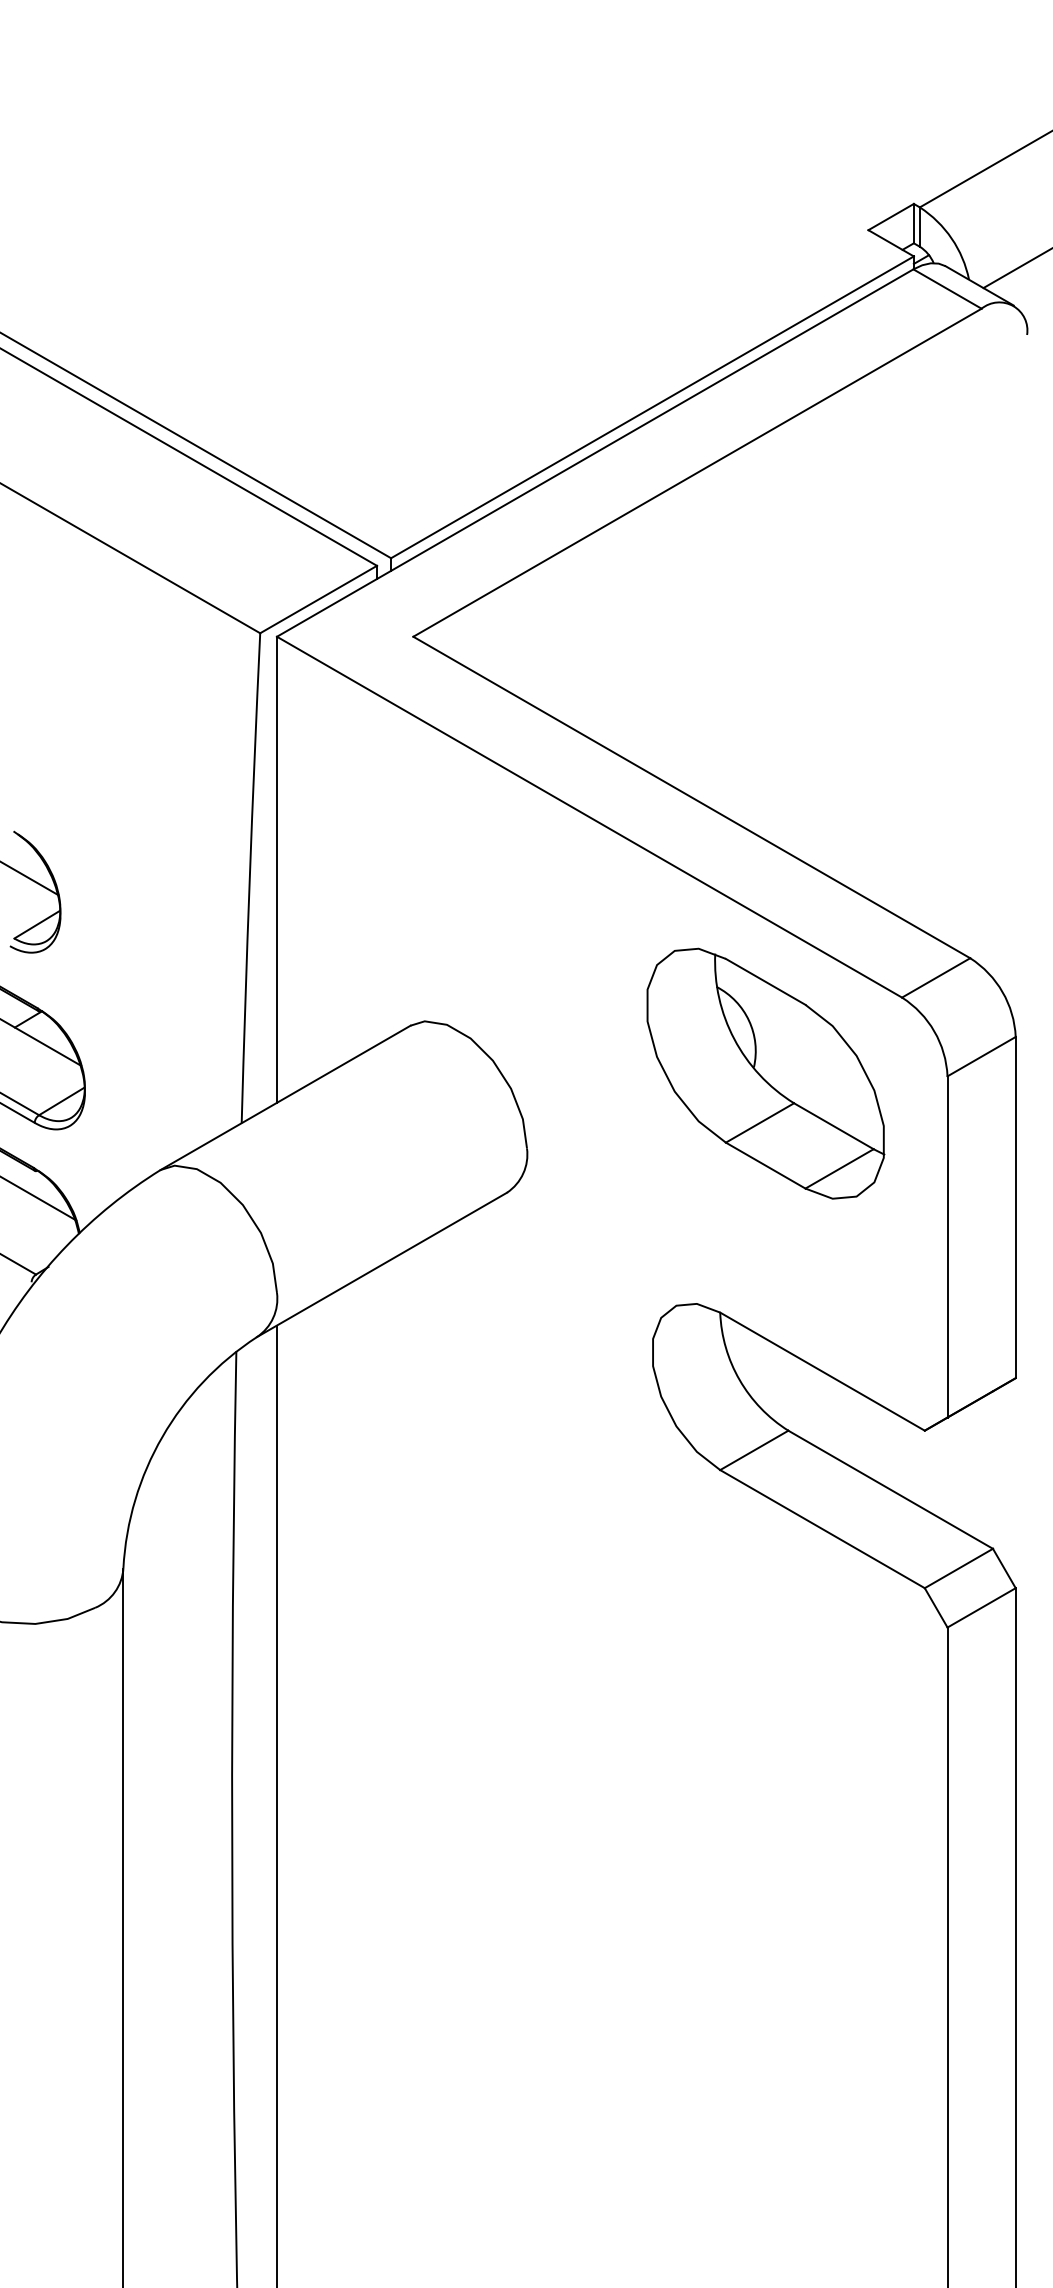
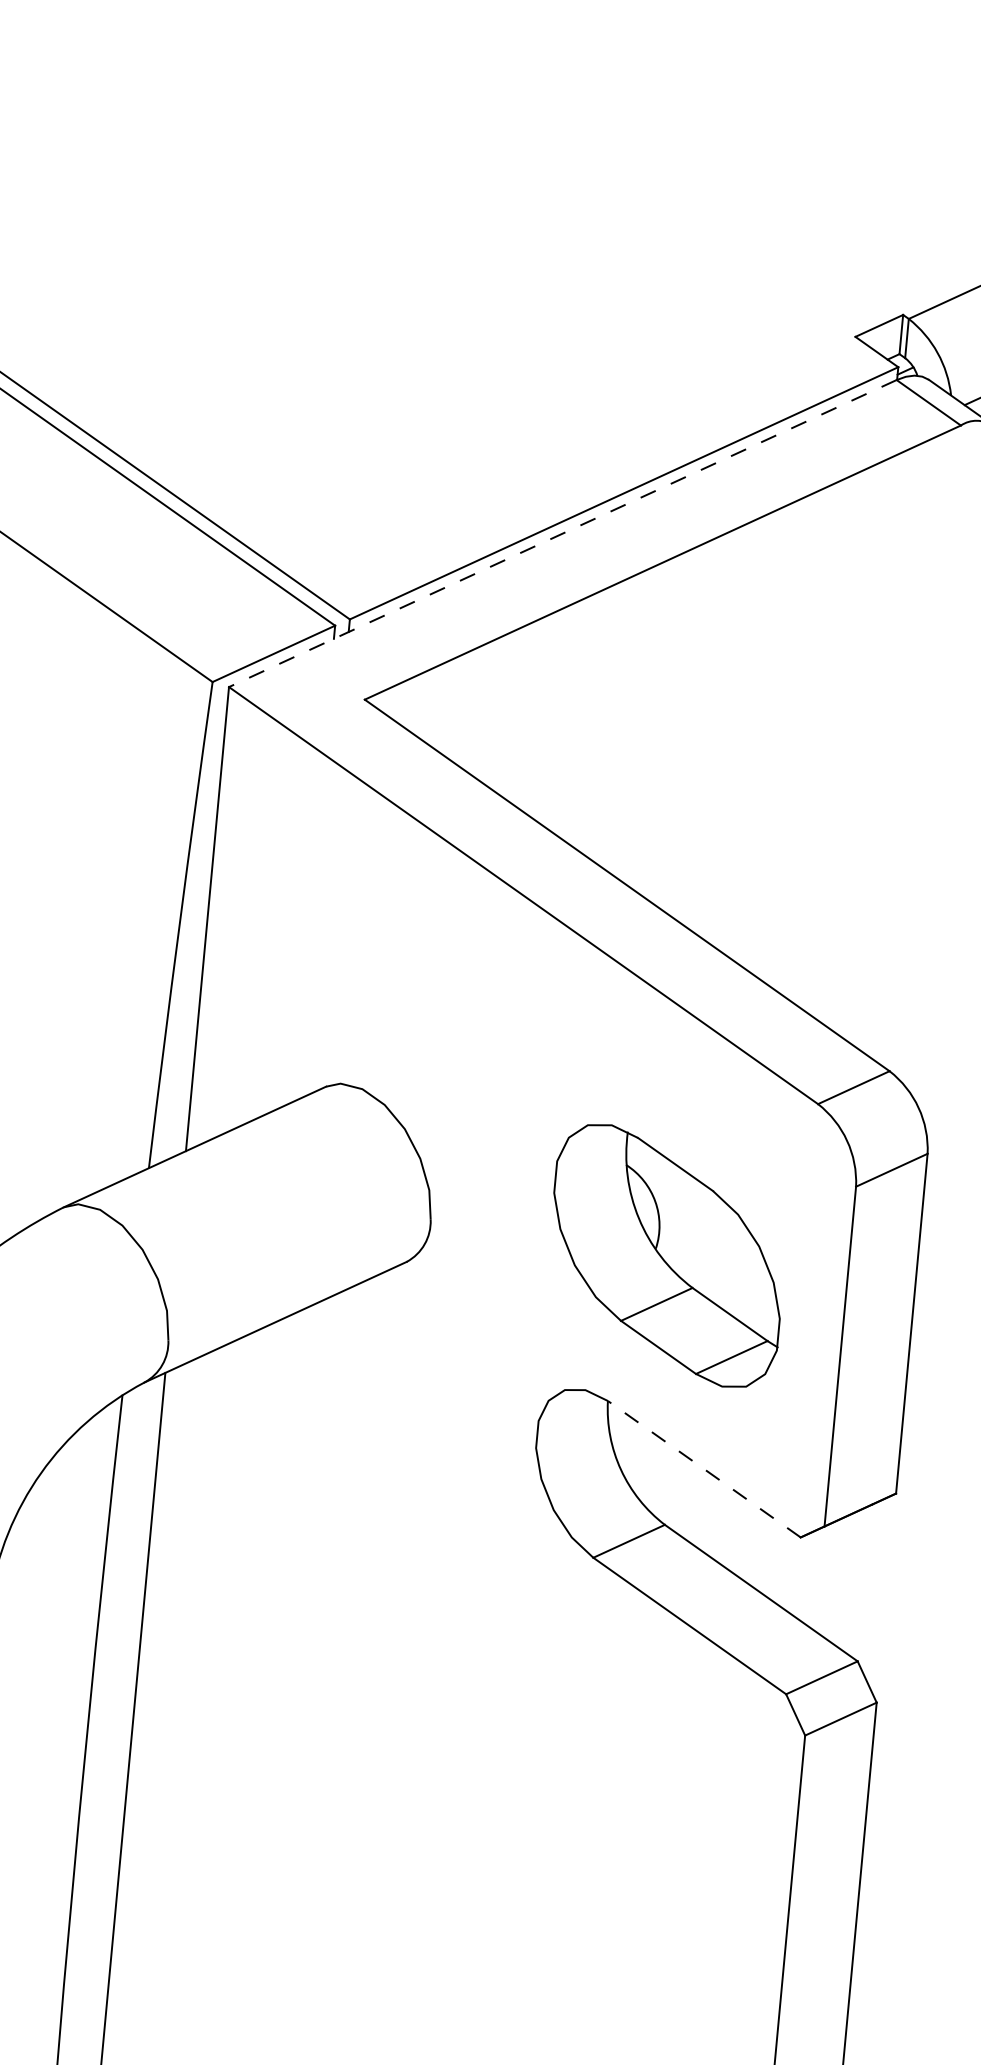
line: (594, 453) -> (562, 533), solid -> dashed
part: (765, 1073) -> (666, 1255), moved
line: (822, 1371) -> (704, 1469), solid -> dashed

